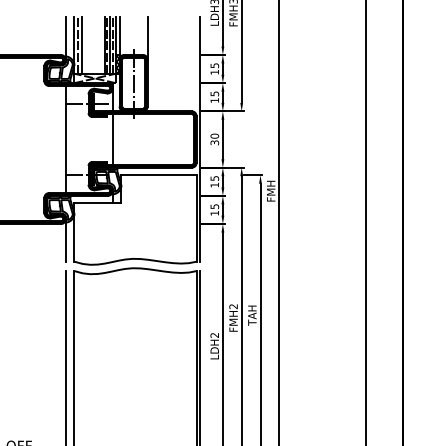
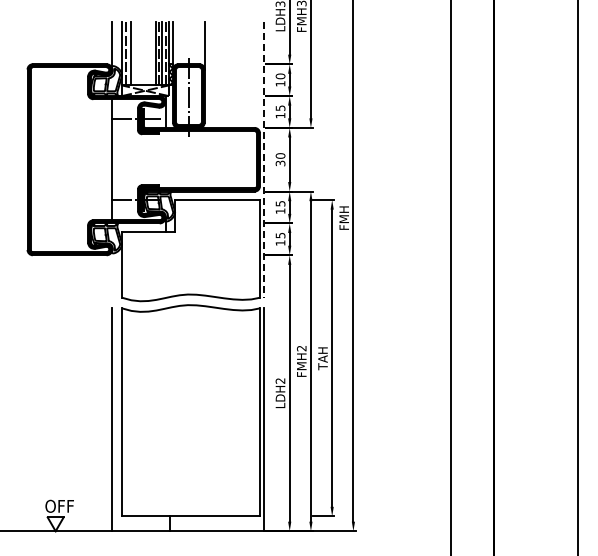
text: (214, 65) -> (280, 76), 15 -> 10
line: (112, 139) -> (165, 159), removed
line: (200, 139) -> (264, 159), solid -> dashed
line: (66, 240) -> (112, 273), removed

